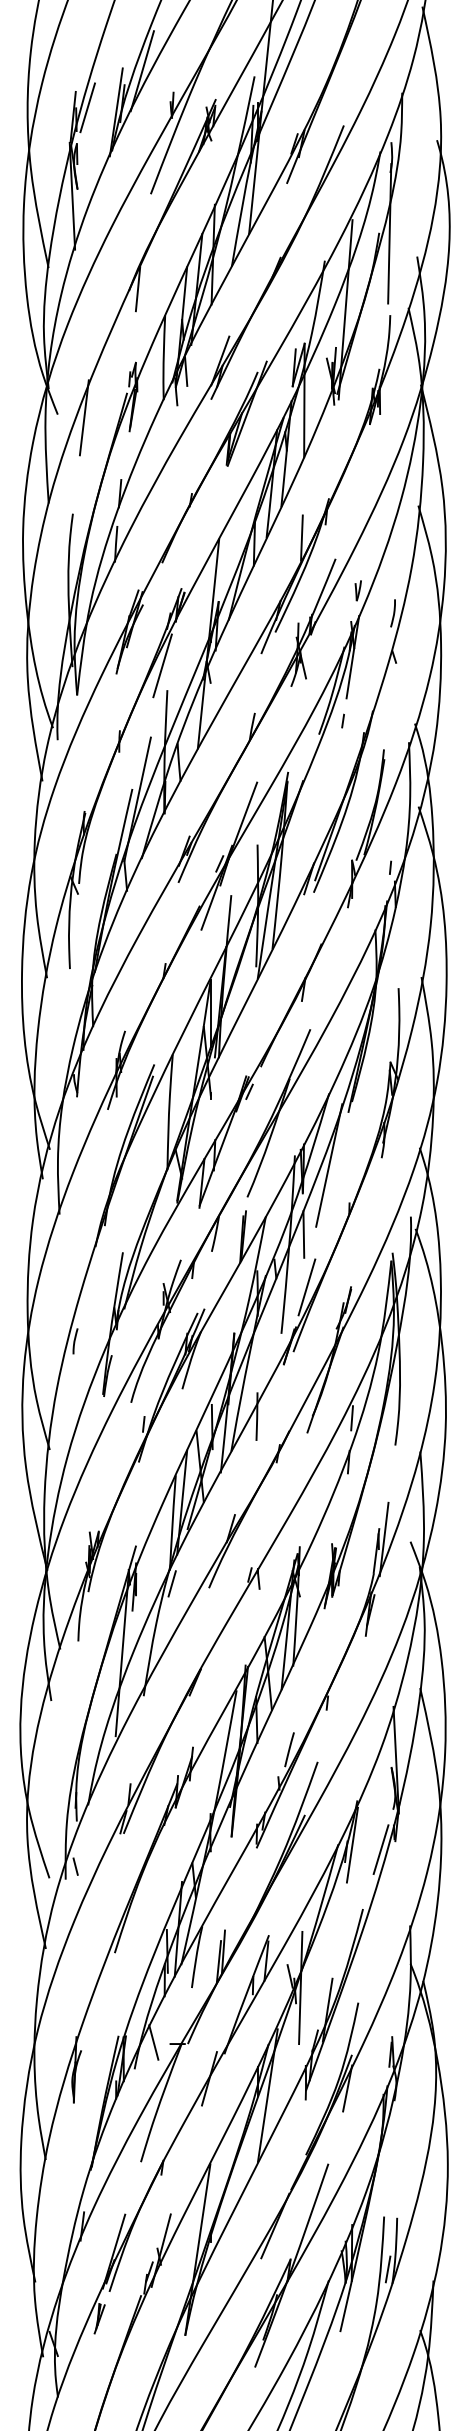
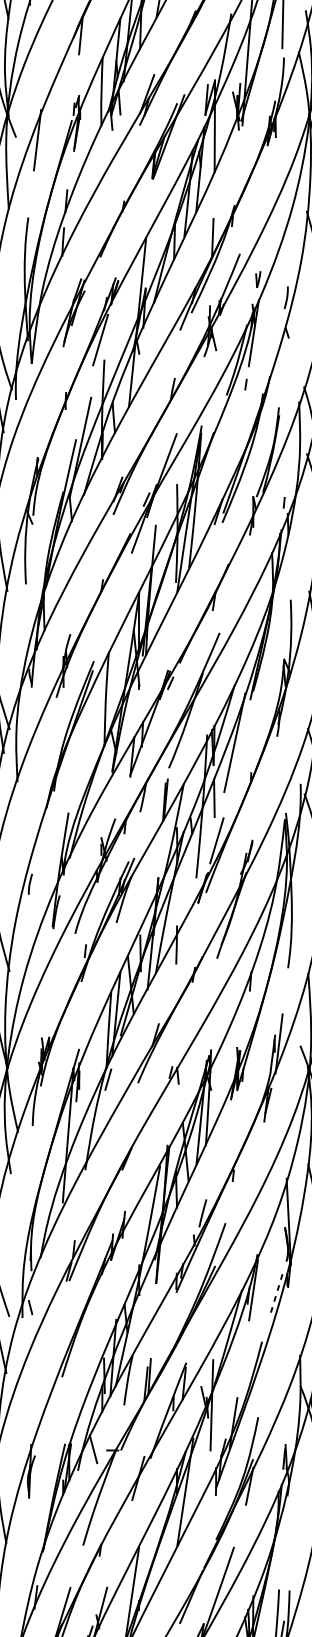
line: (351, 1418) -> (252, 946), removed
line: (380, 1850) -> (276, 1294), solid -> dashed

